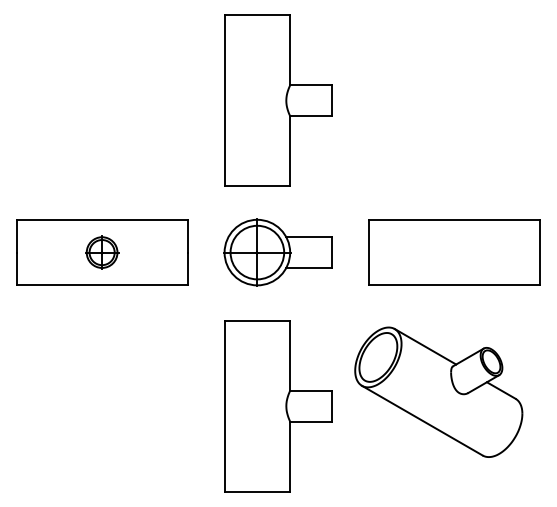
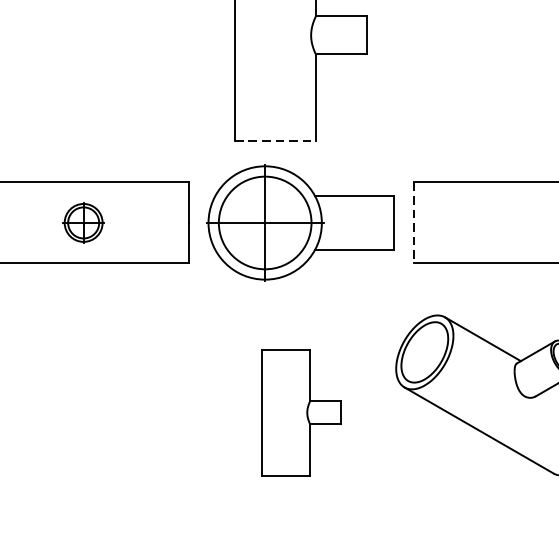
line: (257, 186) -> (275, 141), solid -> dashed
part: (277, 252) -> (300, 222), size x1.4
line: (369, 252) -> (413, 222), solid -> dashed
part: (278, 406) -> (301, 412), size x0.6

